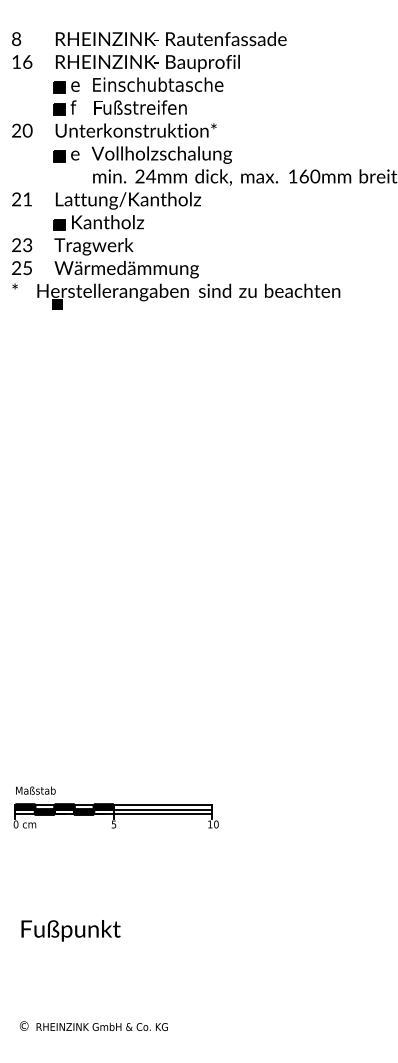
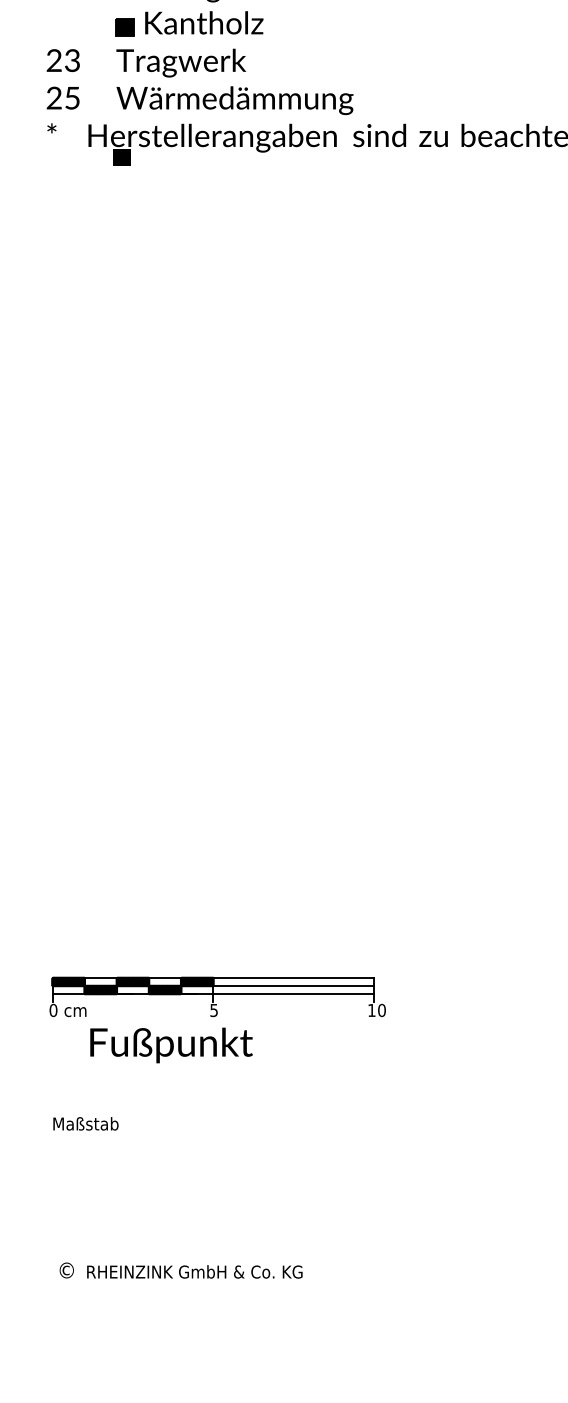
text: (35, 790) -> (85, 1123), moved
text: (70, 930) -> (170, 1044), moved
text: (93, 1025) -> (180, 1269), moved

